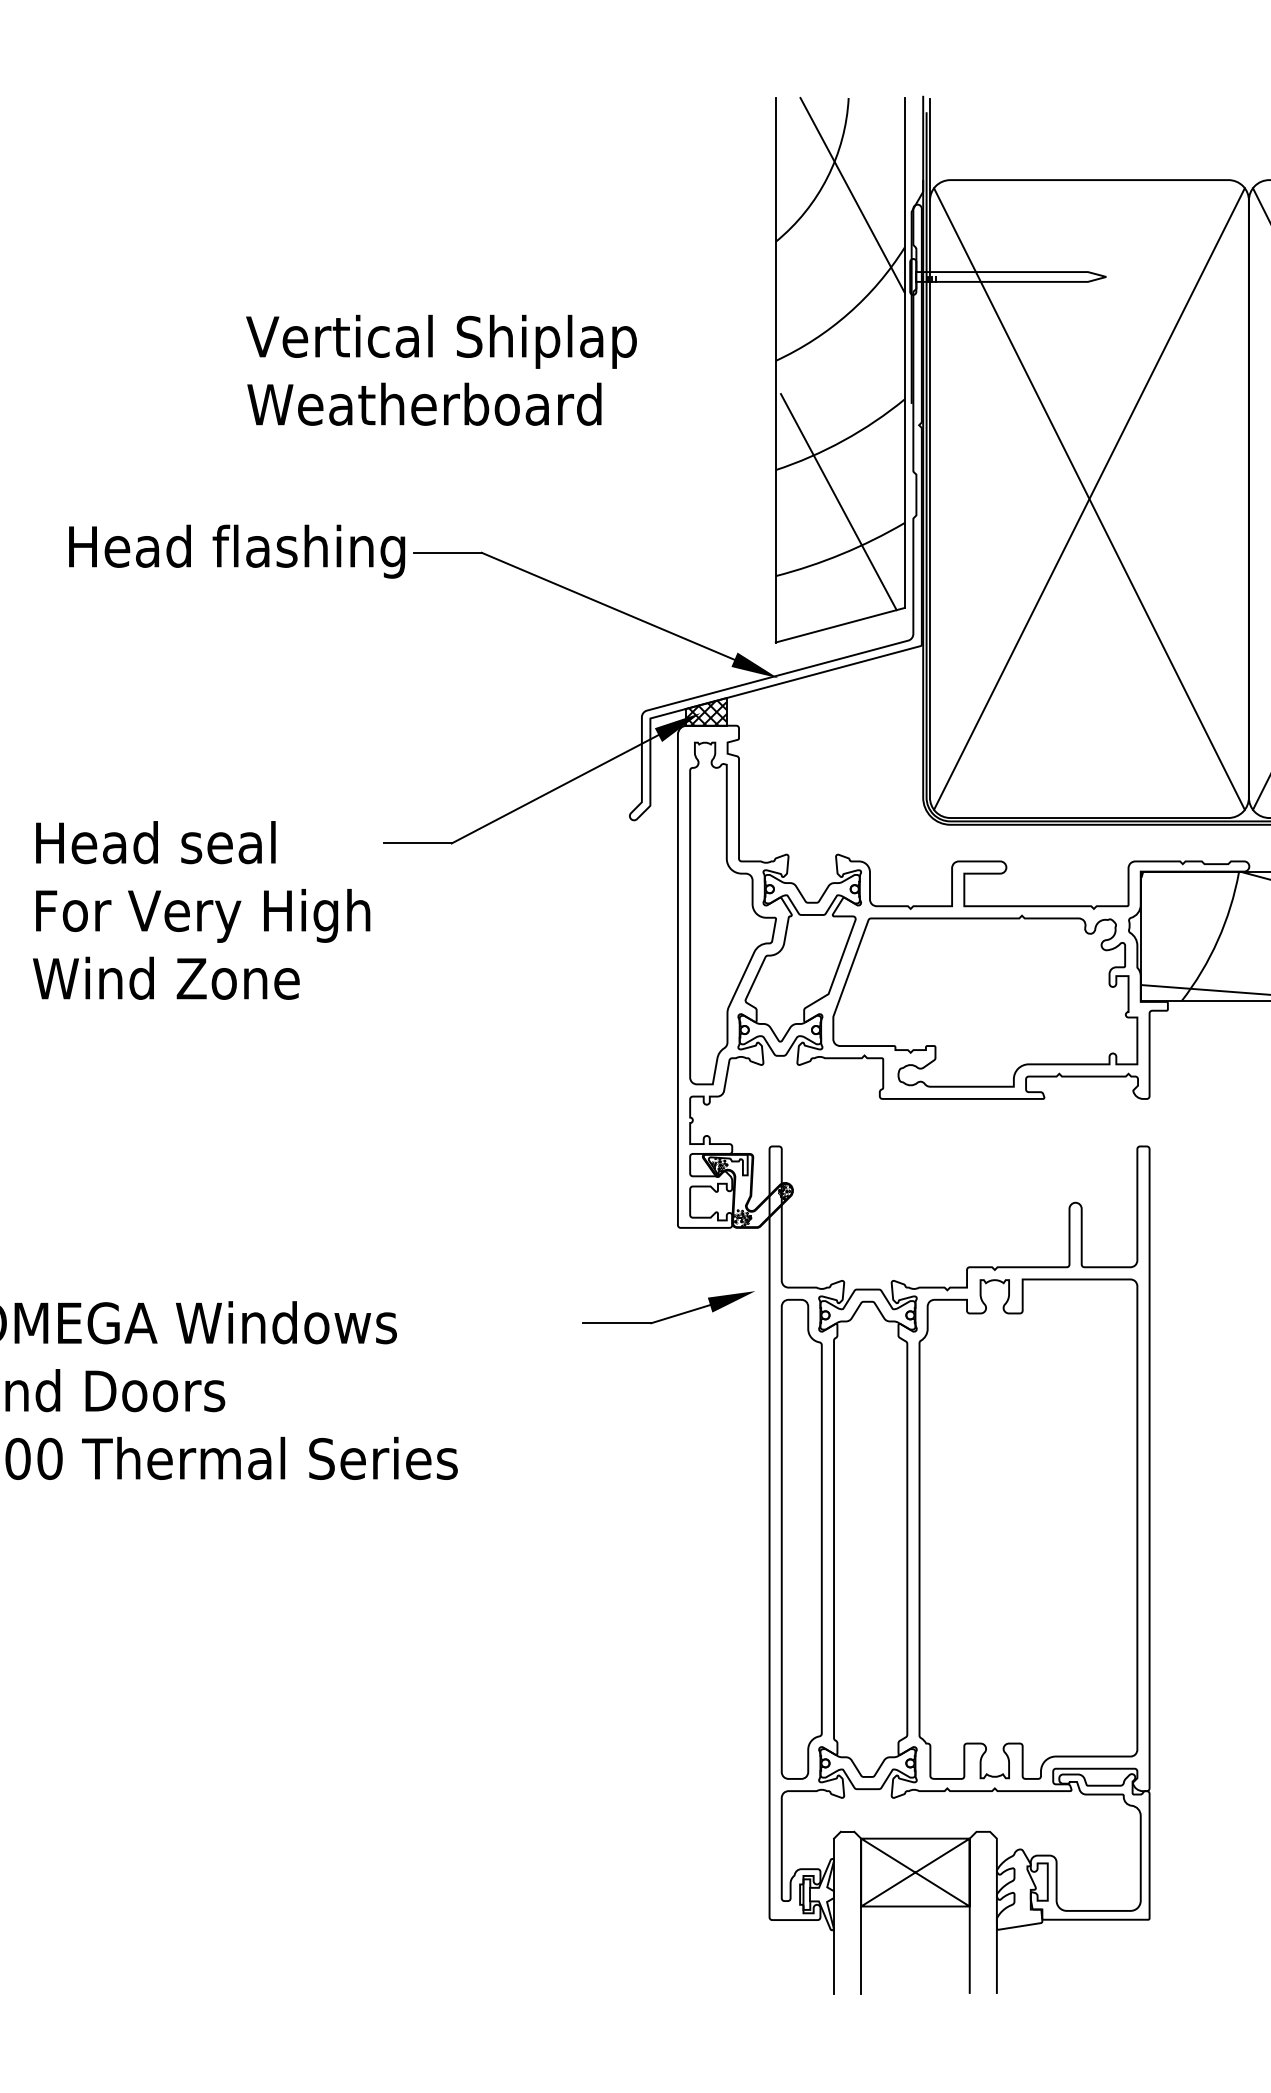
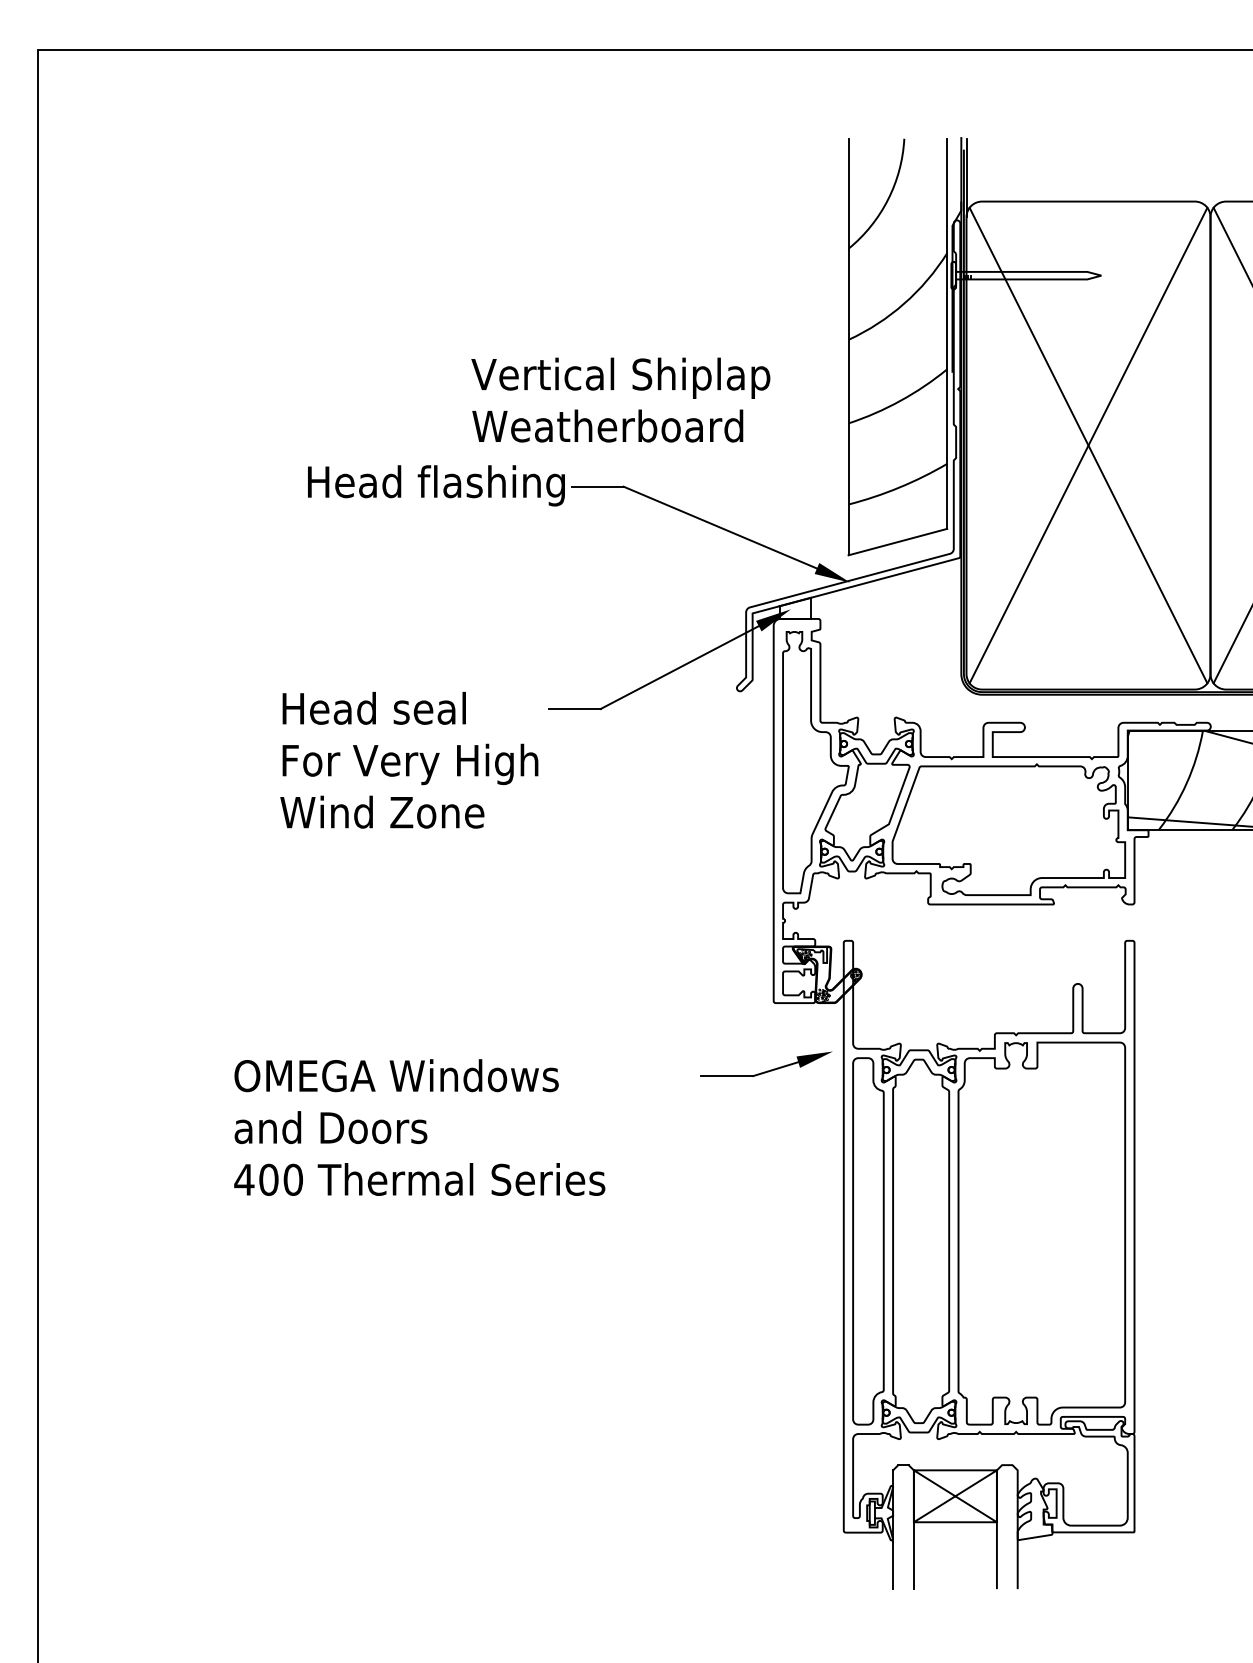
line: (852, 194) -> (907, 212), removed
text: (441, 369) -> (620, 399), moved
line: (838, 501) -> (896, 447), removed
hatch: (705, 712) -> (794, 608), removed

